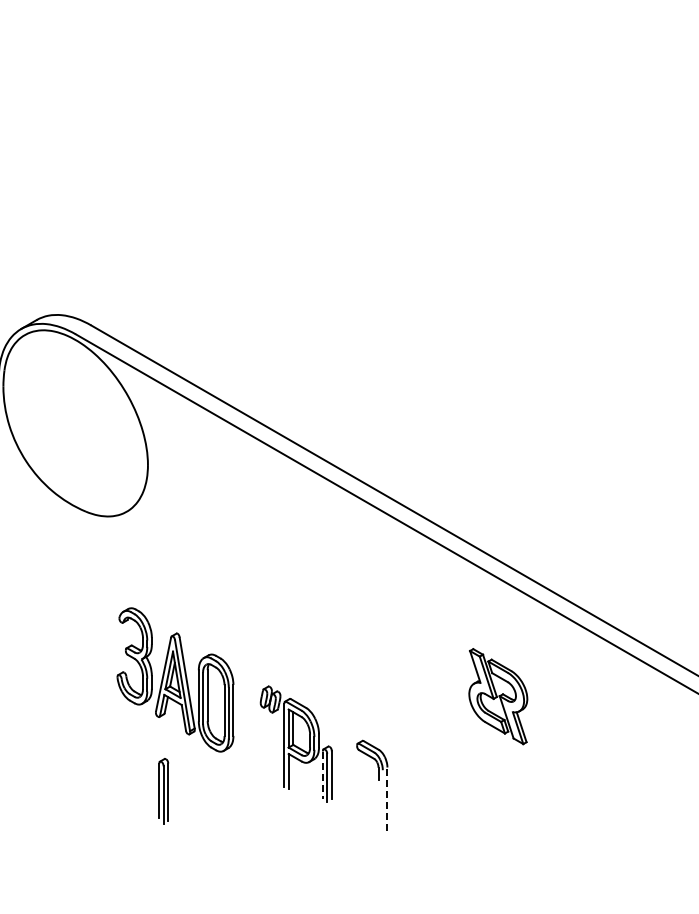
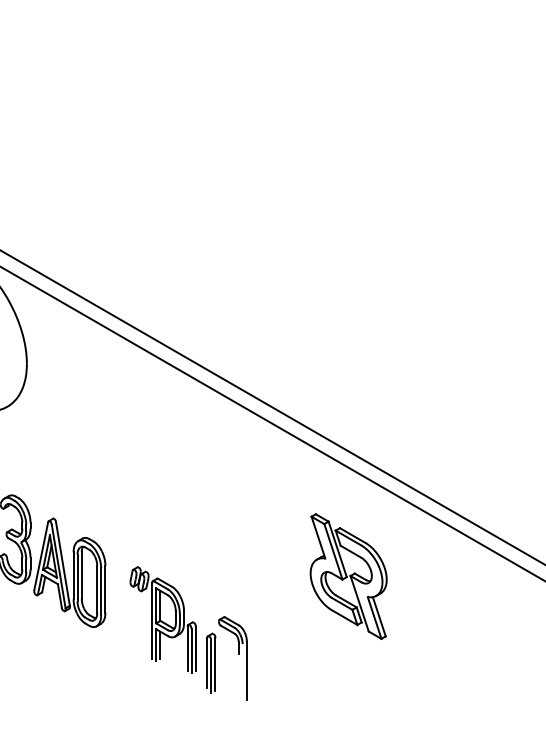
part: (498, 696) -> (348, 576), size x1.43
line: (293, 771) -> (160, 645), added
line: (322, 775) -> (187, 649), dashed -> solid
part: (163, 791) -> (211, 663), moved
line: (387, 799) -> (246, 671), dashed -> solid

